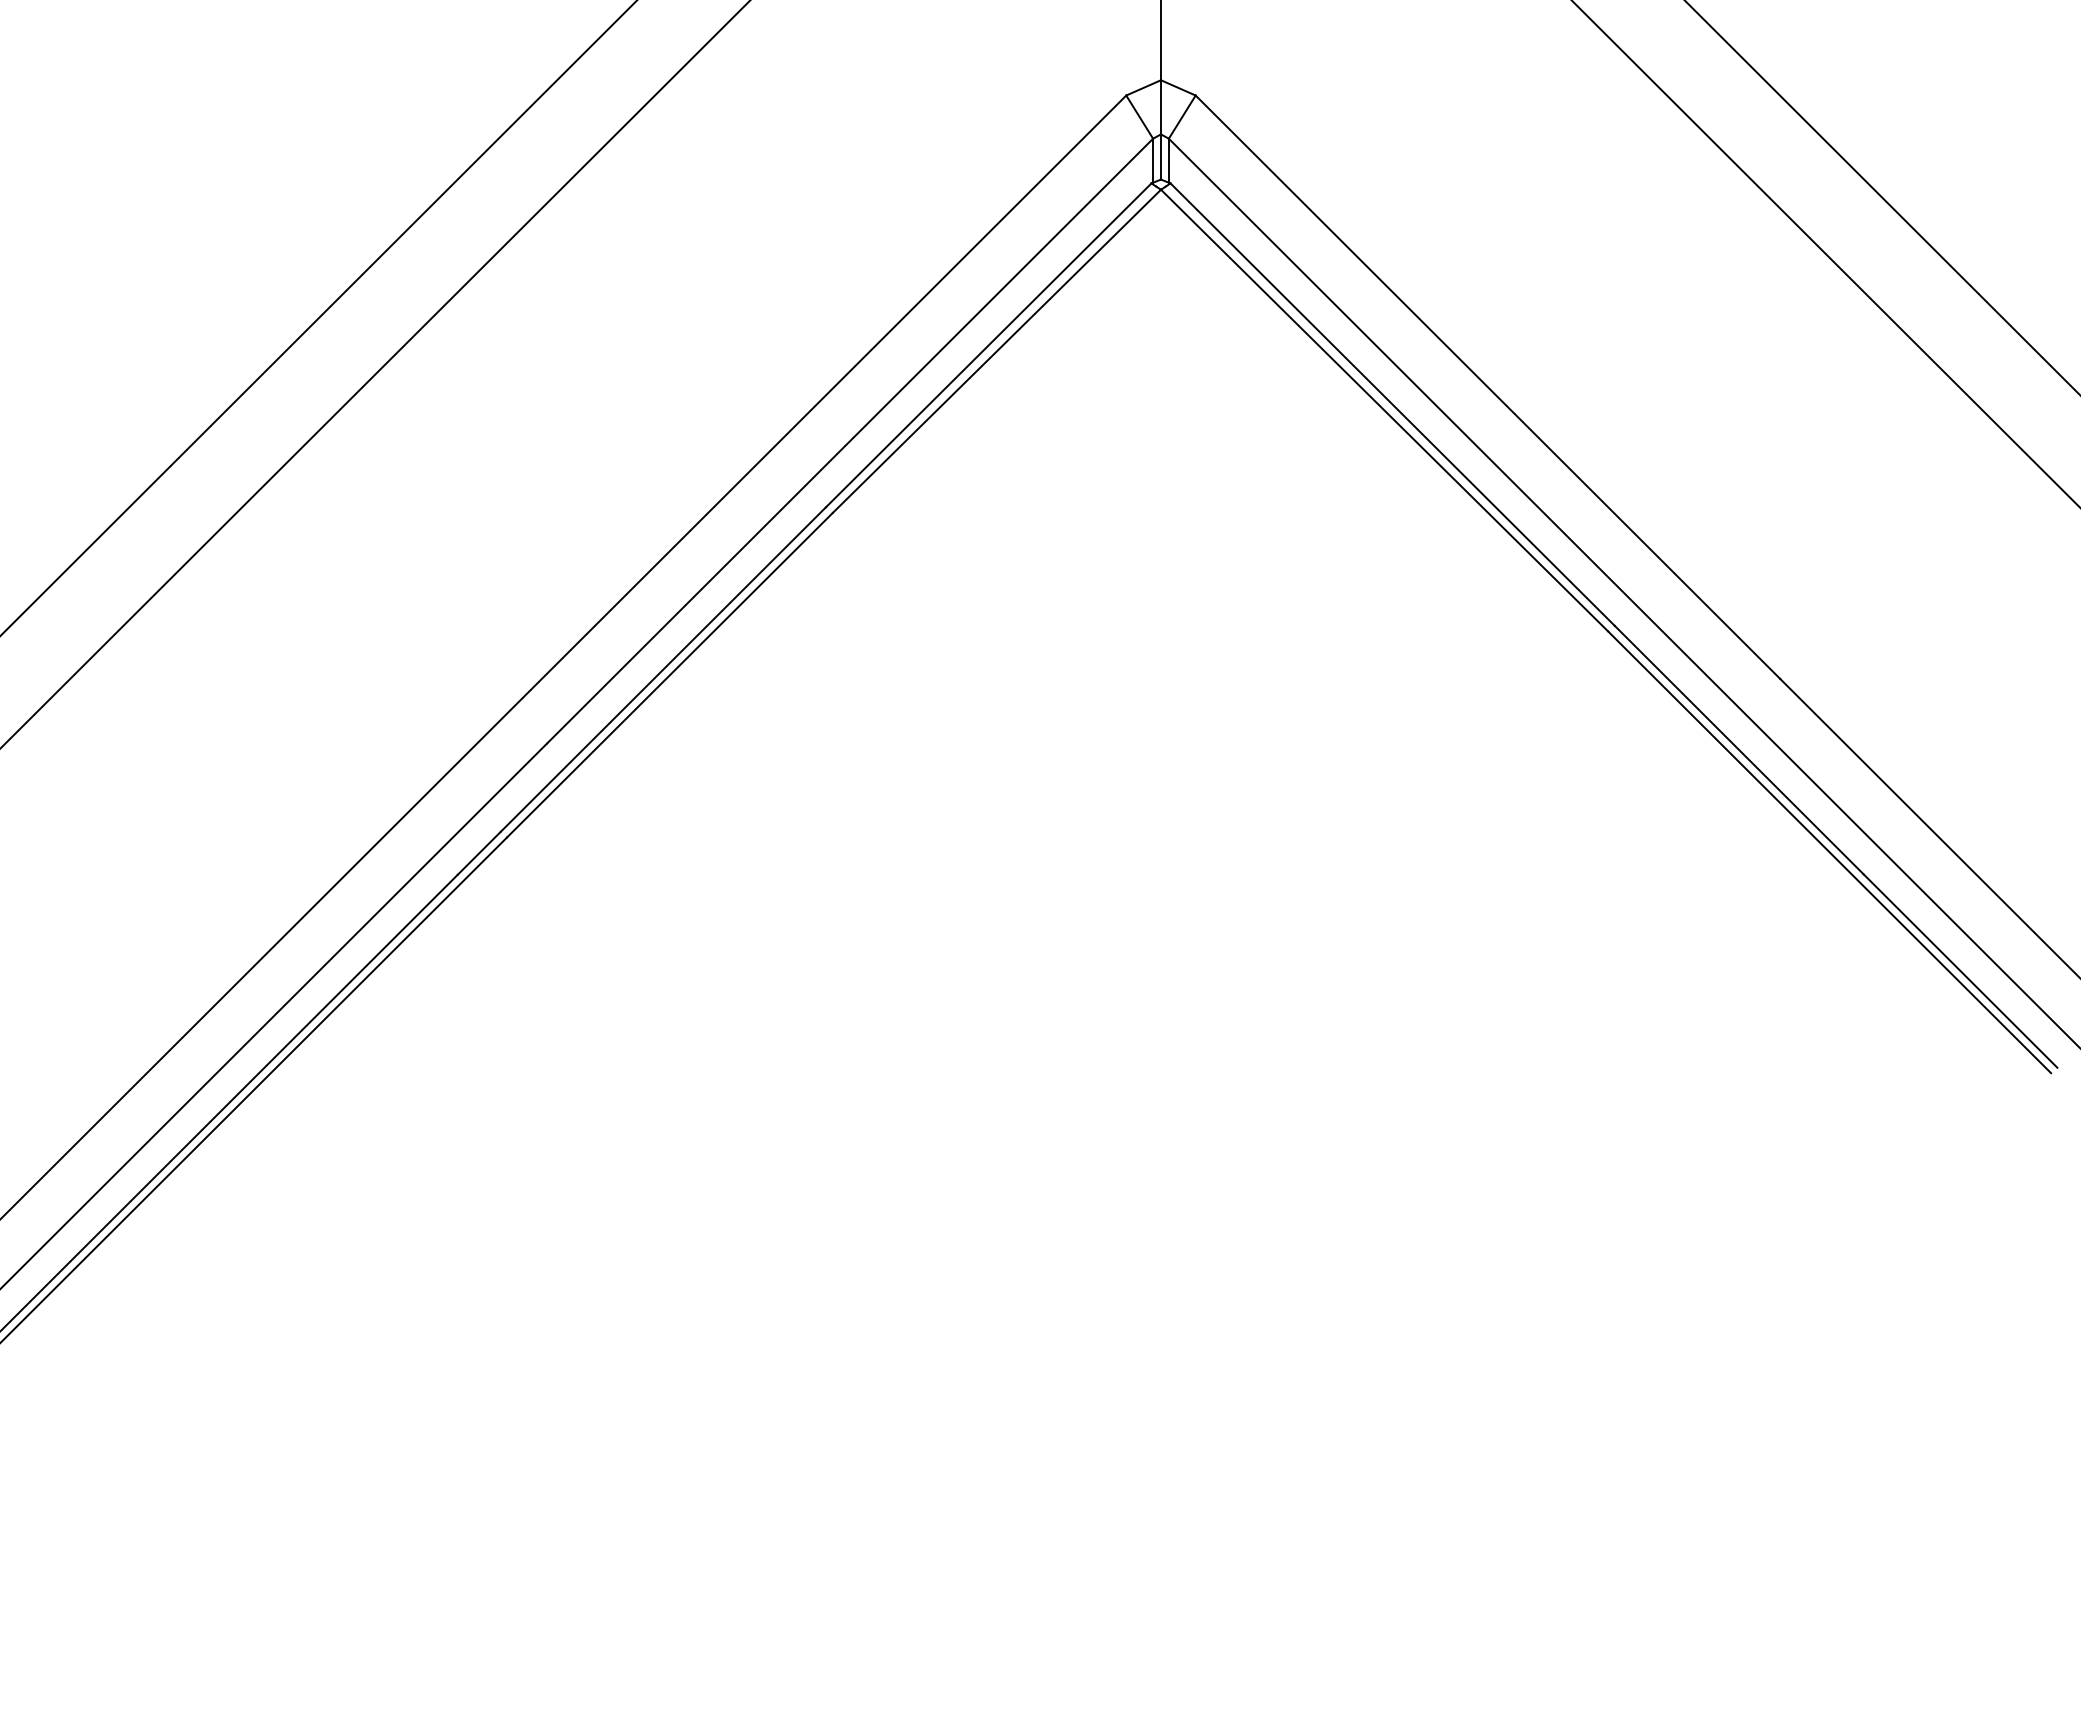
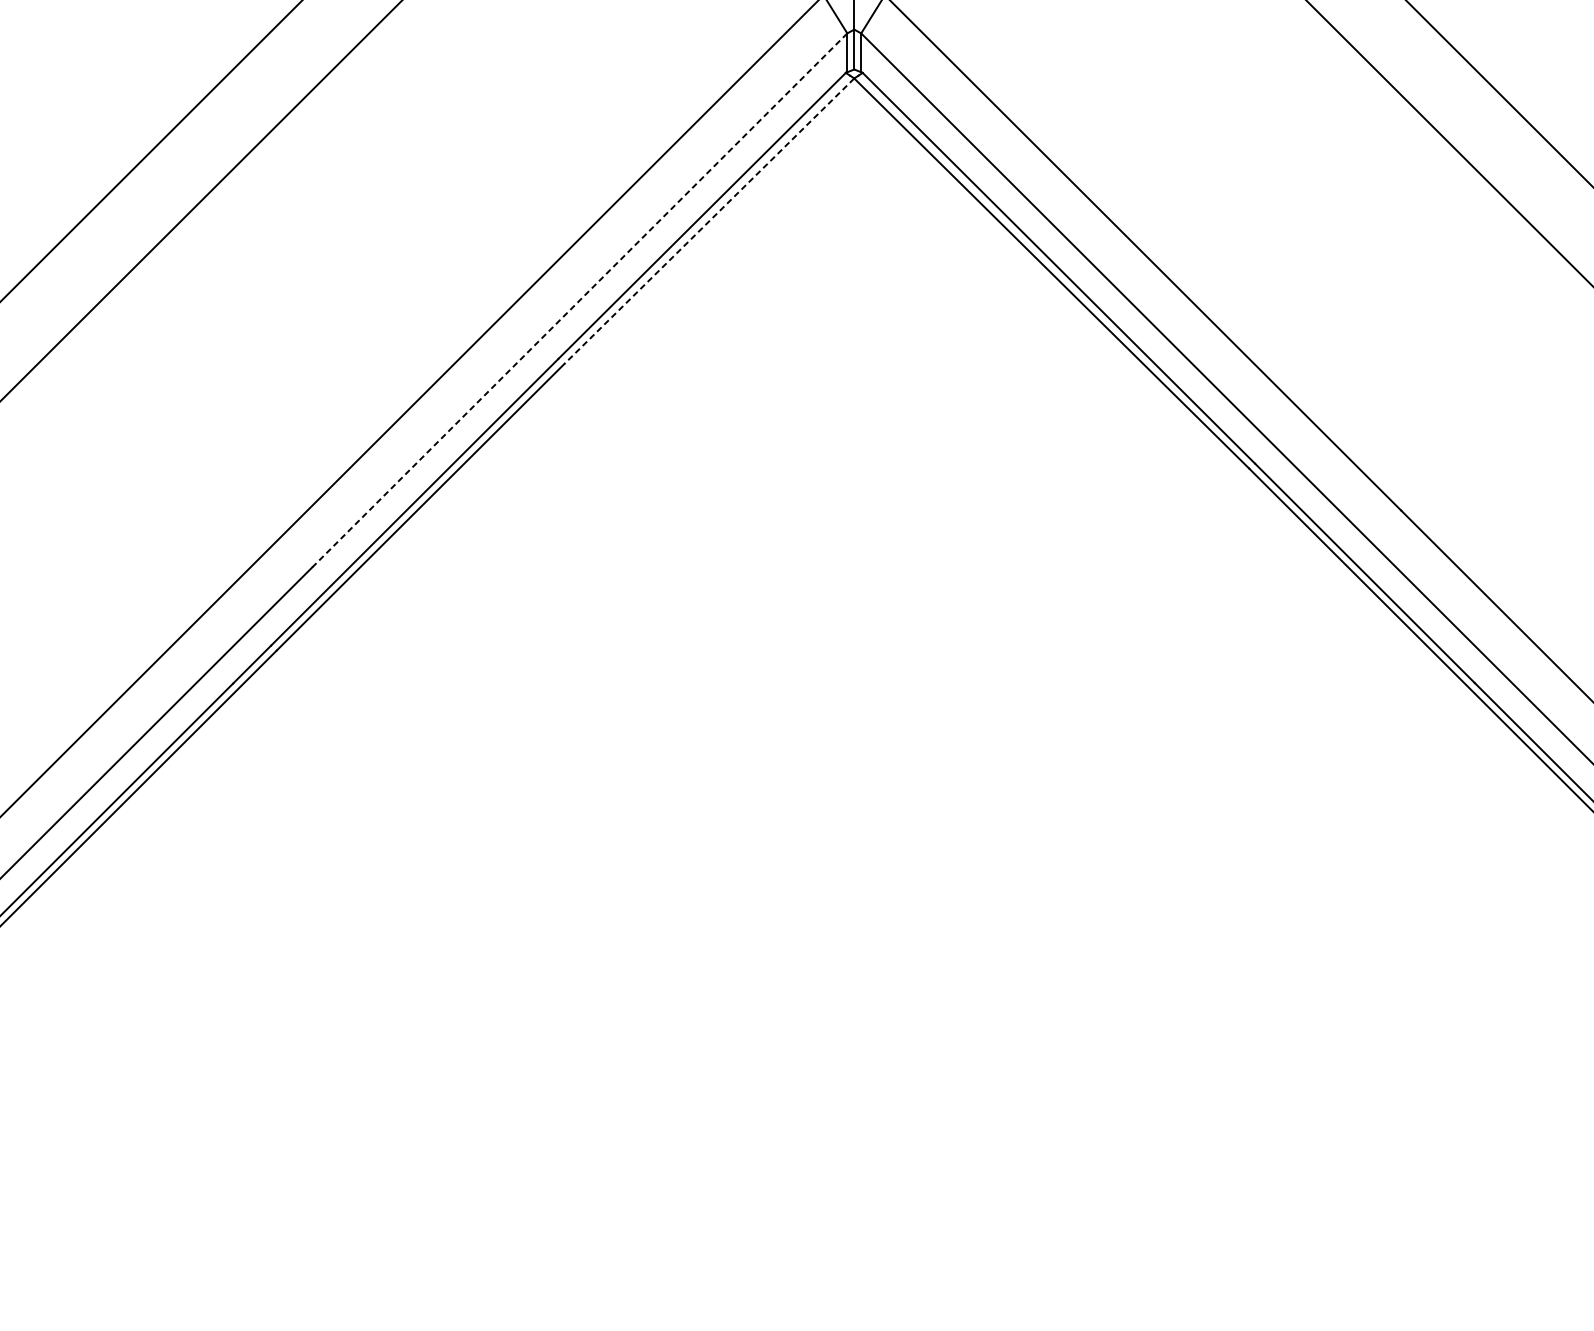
line: (996, 351) -> (709, 221), solid -> dashed
line: (850, 441) -> (580, 300), solid -> dashed

